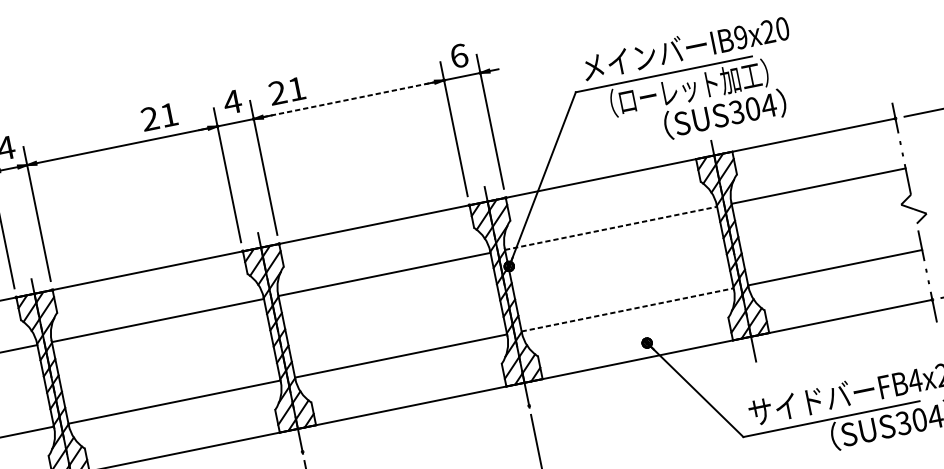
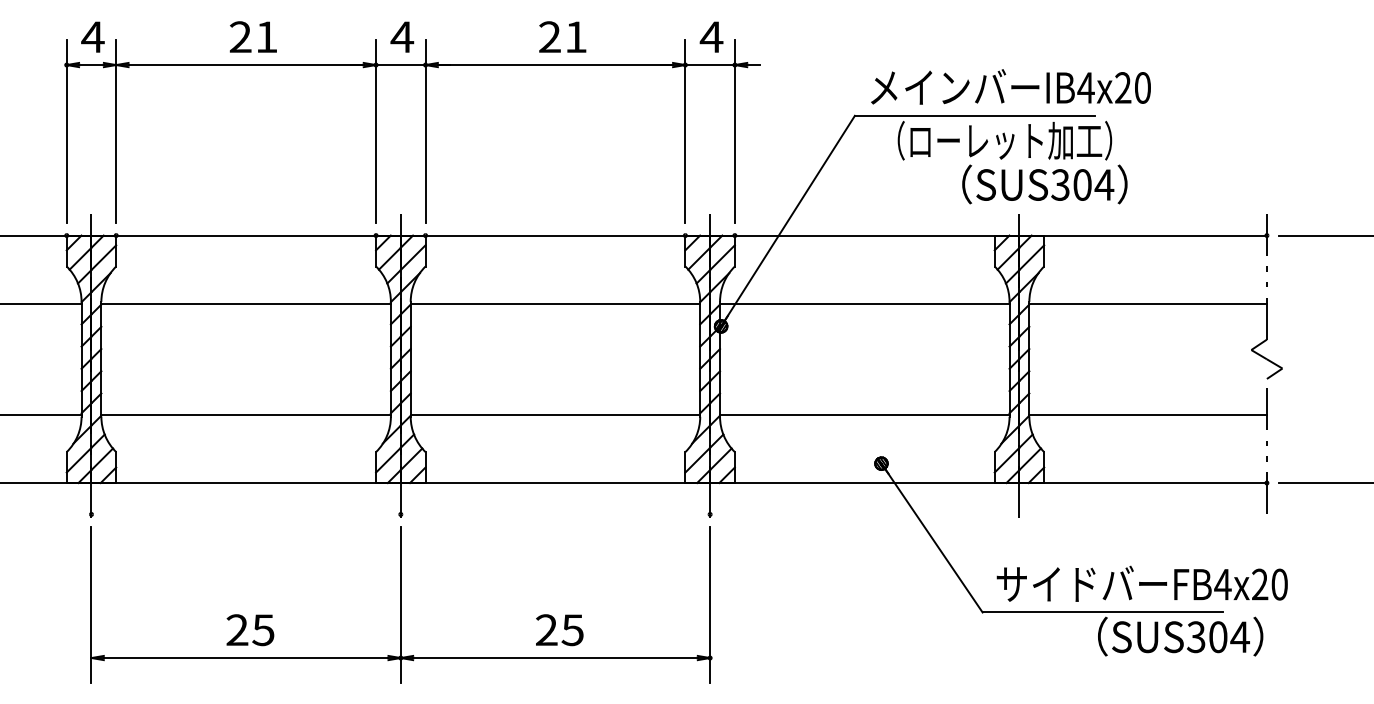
text: (740, 37) -> (1085, 87), IB9x20 -> IB4x20
text: (459, 56) -> (711, 37), 6 -> 4
text: (286, 90) -> (562, 36), moved
line: (349, 100) -> (555, 65), dashed -> solid
text: (158, 116) -> (252, 36), moved
line: (610, 228) -> (864, 303), dashed -> solid
line: (627, 309) -> (864, 414), dashed -> solid

